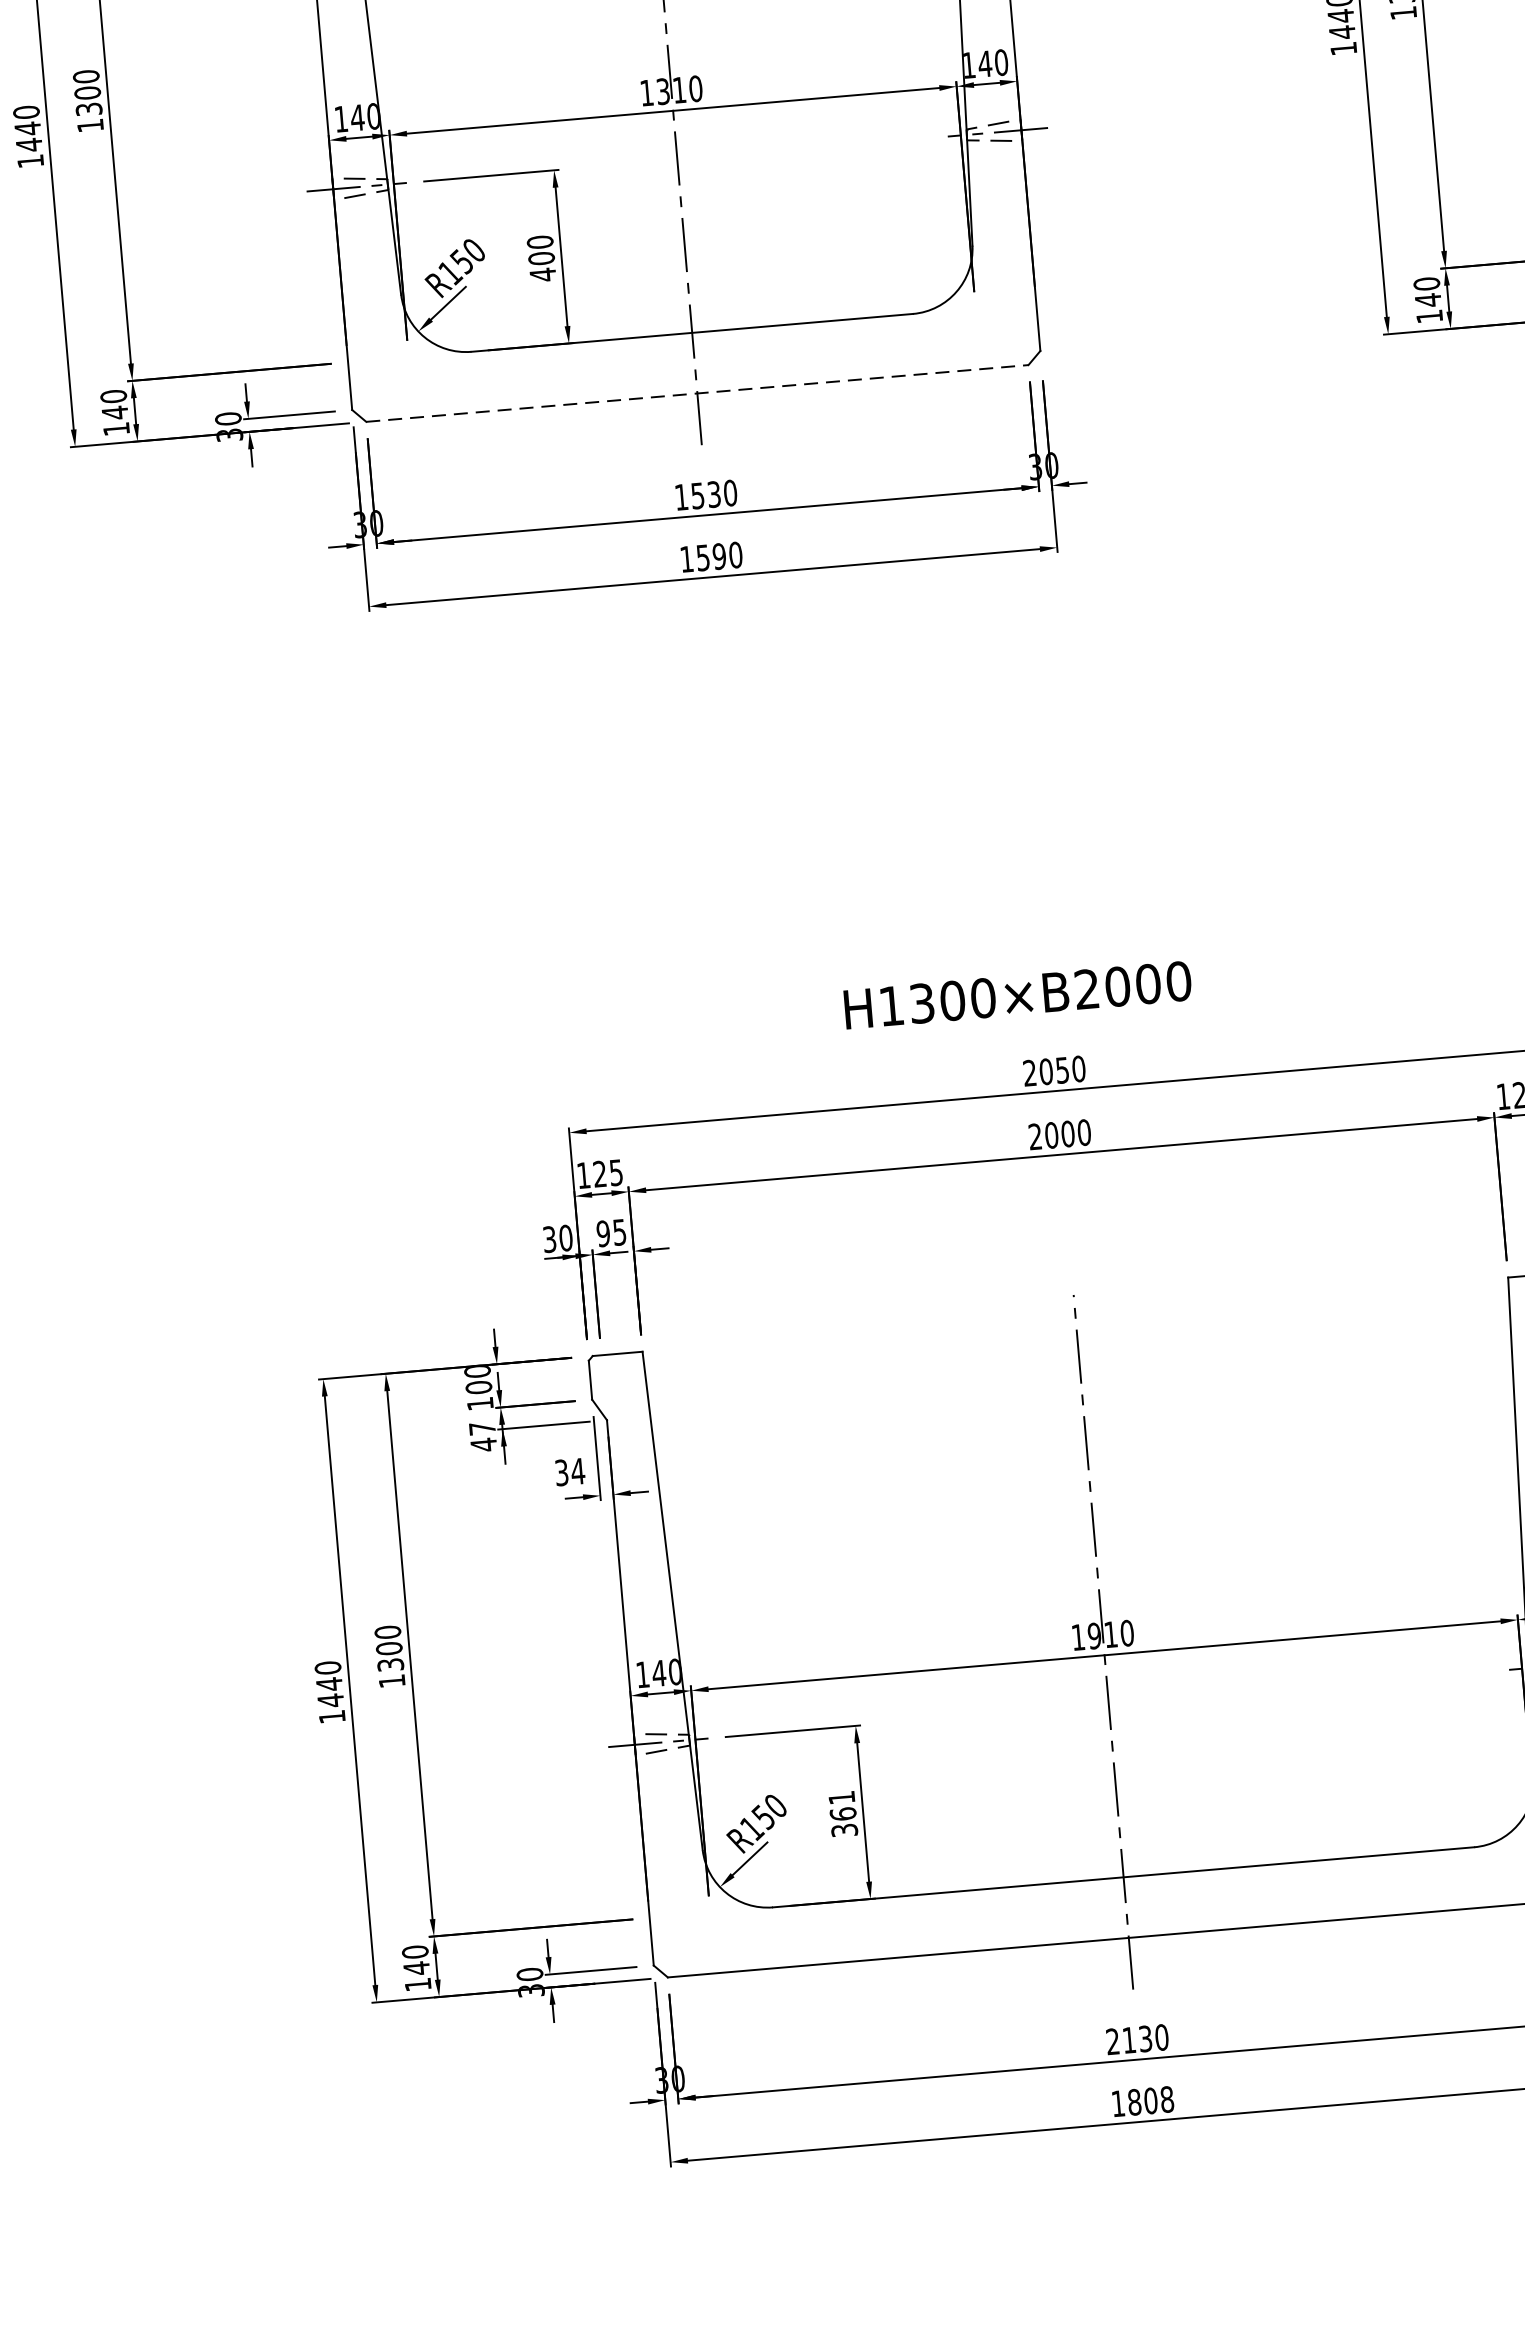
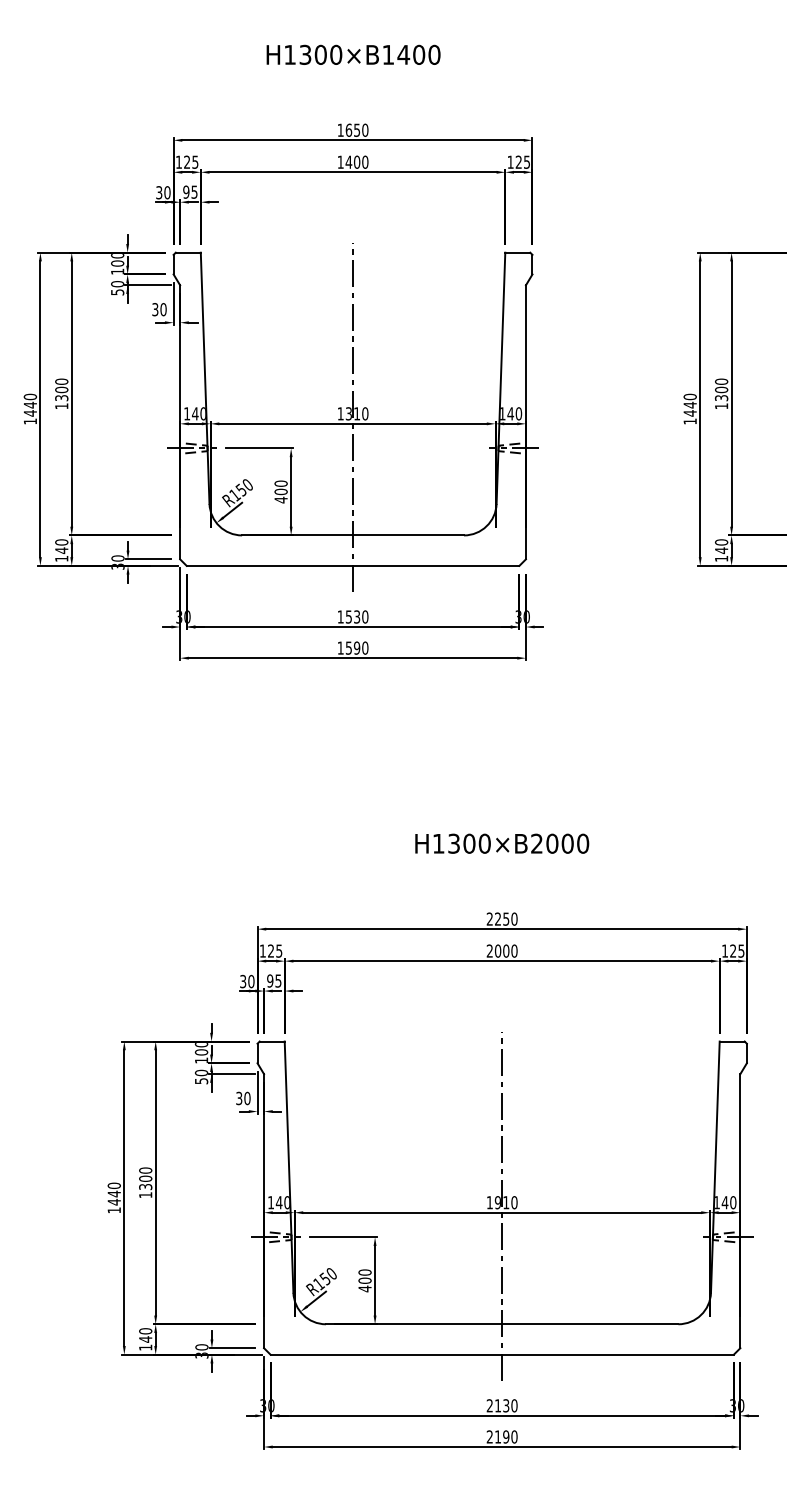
line: (698, 392) -> (353, 565), dashed -> solid
text: (1018, 994) -> (502, 843), moved
text: (1045, 1070) -> (497, 918), 2050 -> 2250
text: (482, 1435) -> (201, 1076), 47 -> 50
text: (578, 1471) -> (247, 1098), 34 -> 30
text: (842, 1813) -> (364, 1280), 361 -> 400
text: (1141, 2100) -> (501, 1436), 1808 -> 2190

